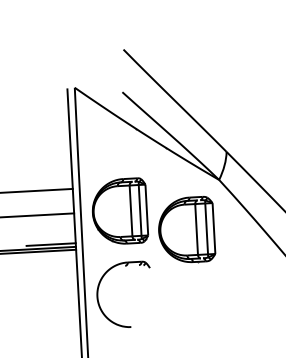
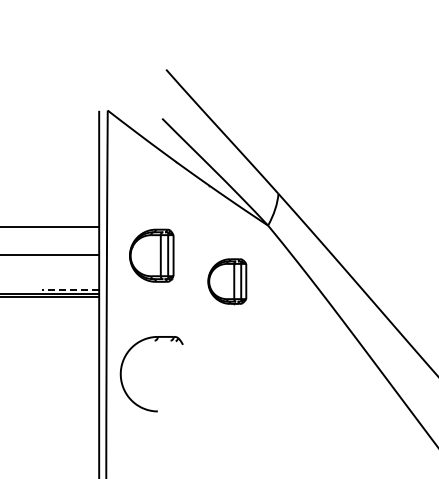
part: (119, 211) -> (151, 255), size x0.7
part: (185, 230) -> (226, 281), size x0.6
line: (50, 244) -> (70, 289), solid -> dashed
part: (99, 301) -> (122, 379), moved

